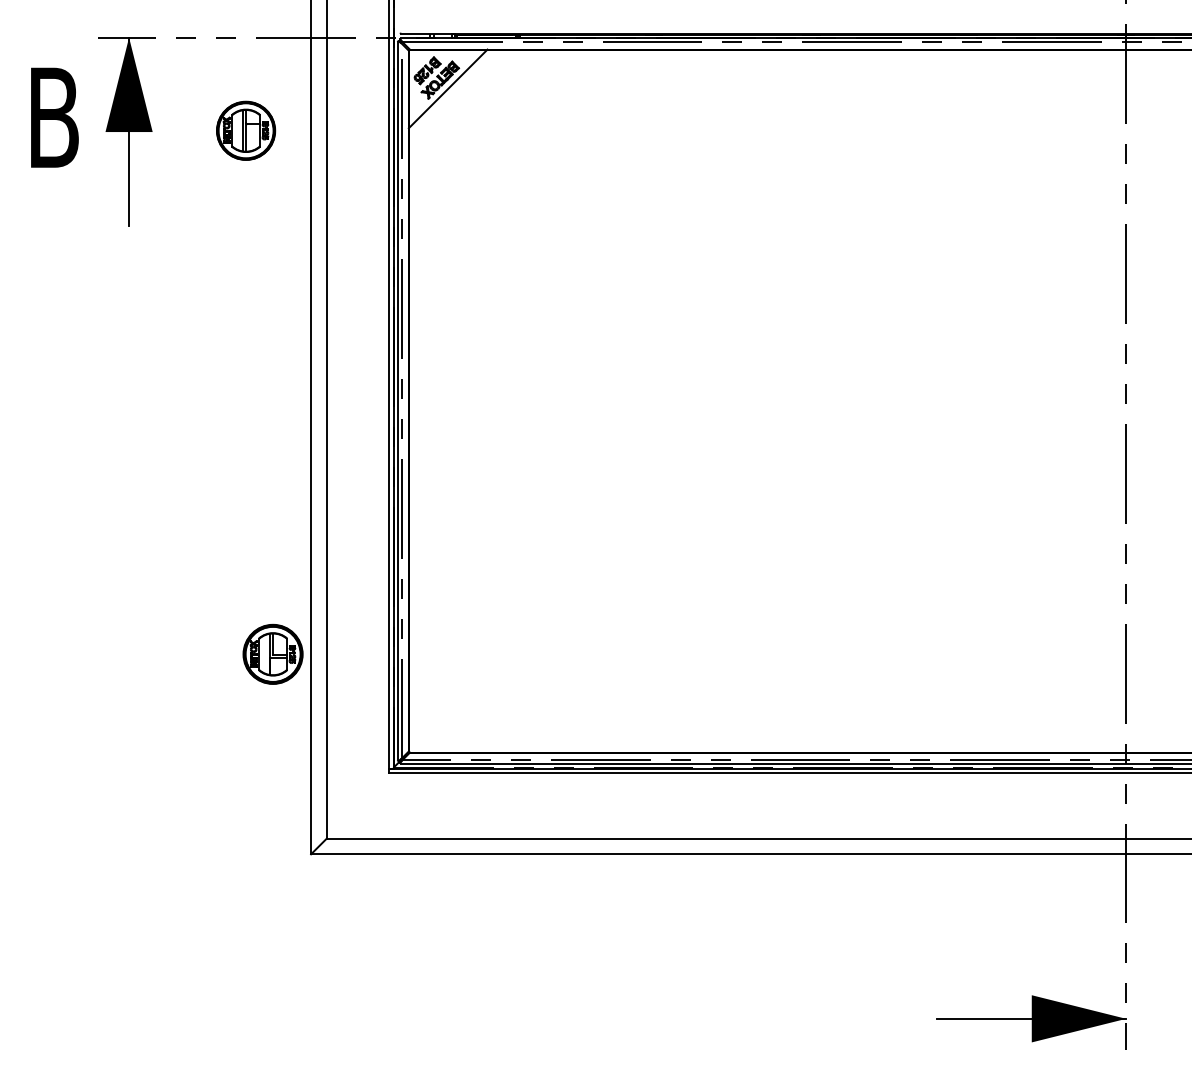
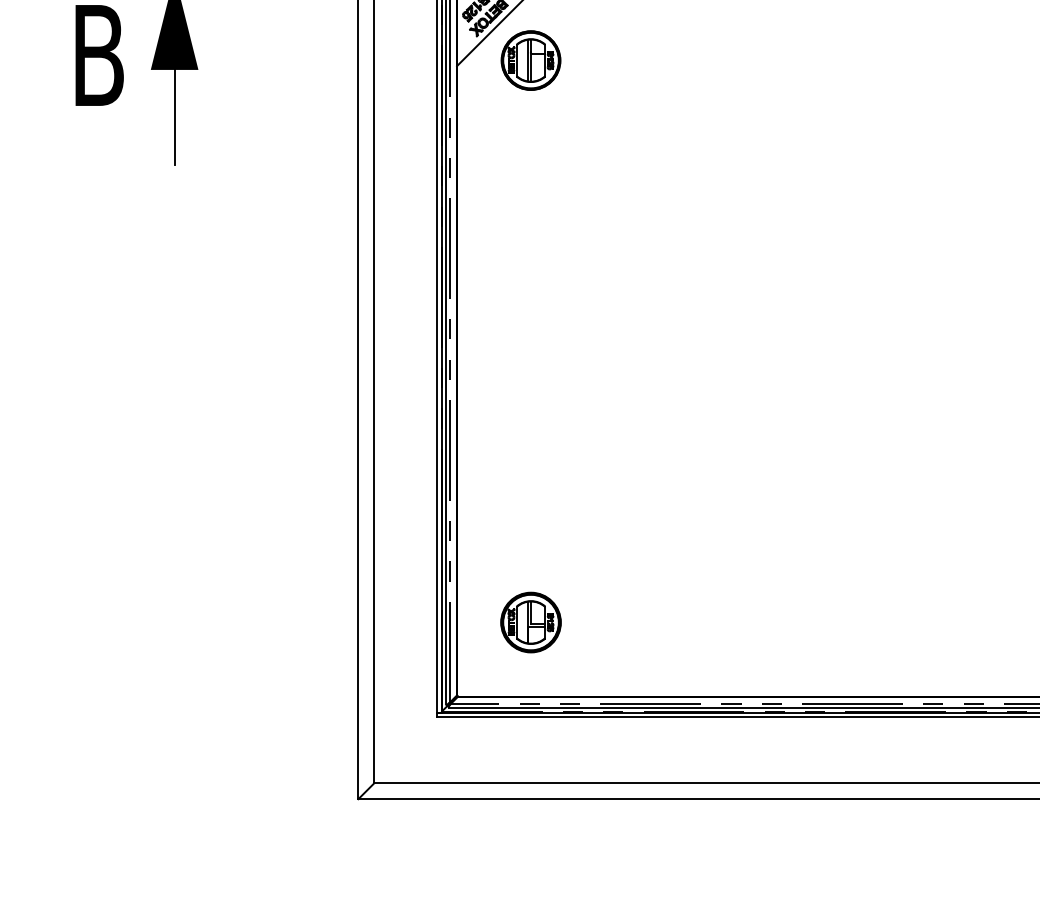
part: (246, 130) -> (531, 60), moved
part: (272, 653) -> (530, 621), moved

